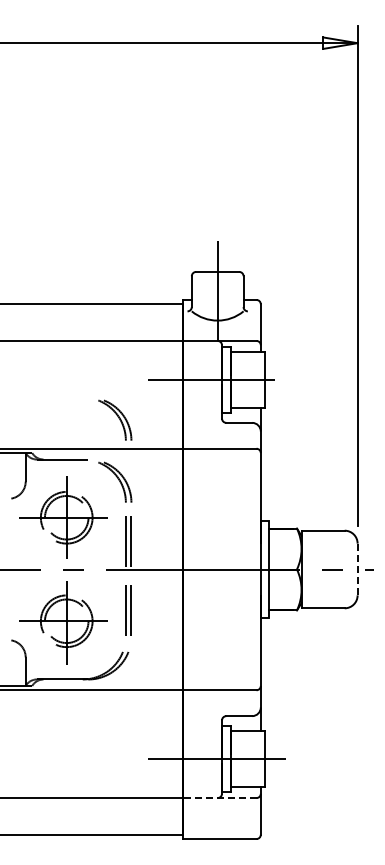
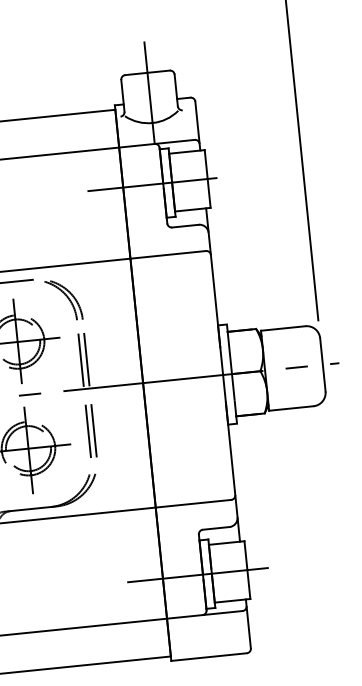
part: (115, 419) -> (57, 235), removed
line: (357, 569) -> (322, 364), dashed -> solid
line: (219, 798) -> (204, 615), dashed -> solid

